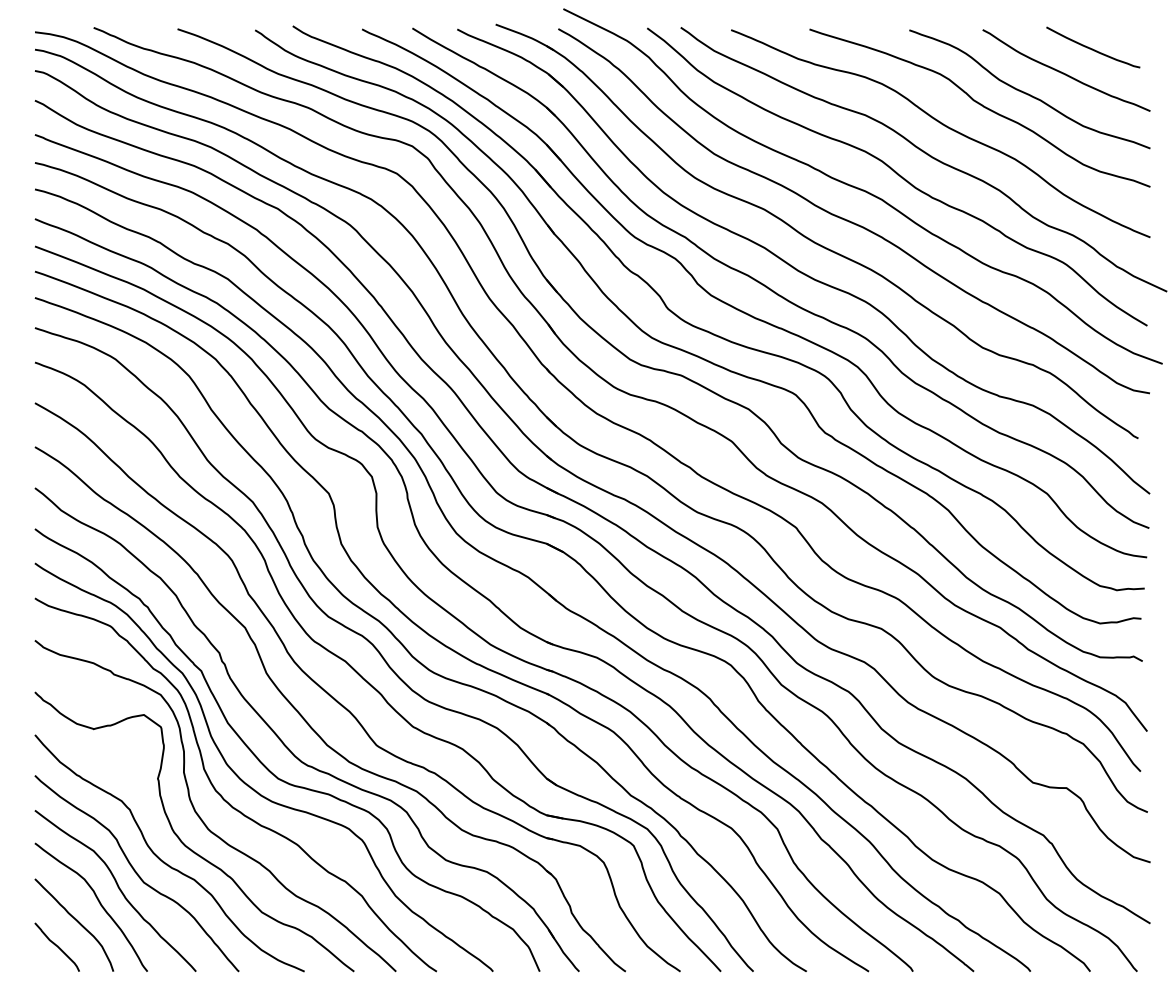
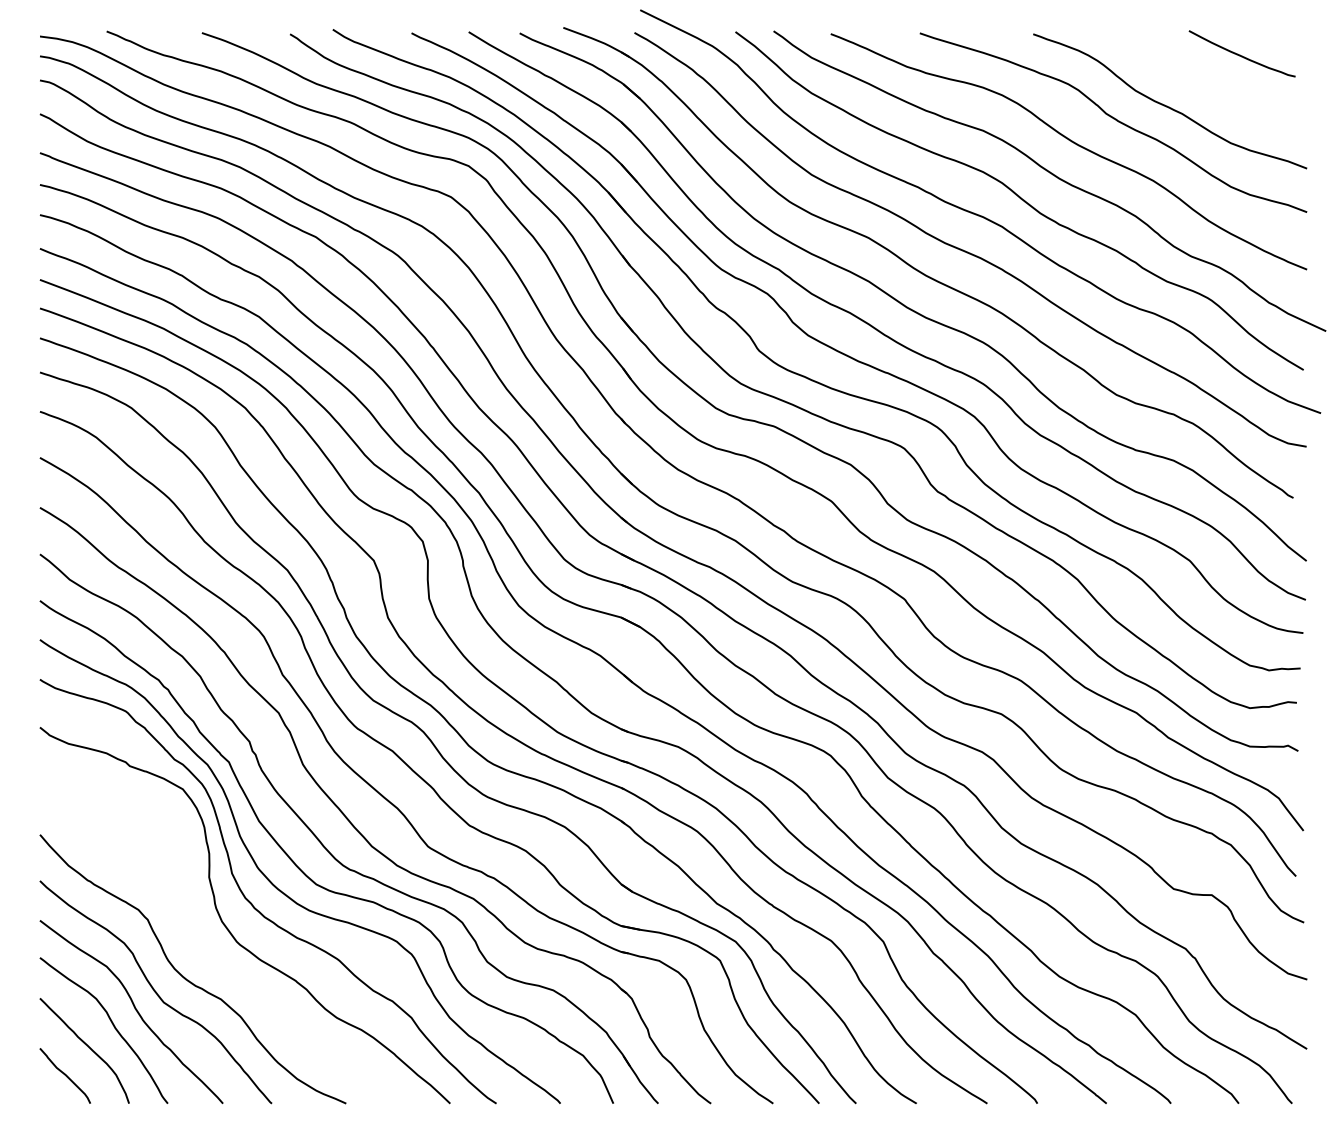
curve: (1064, 72) -> (1209, 82), removed
curve: (183, 842) -> (208, 956), removed

